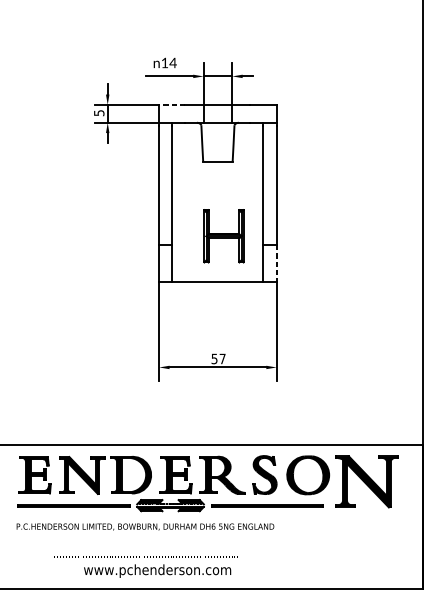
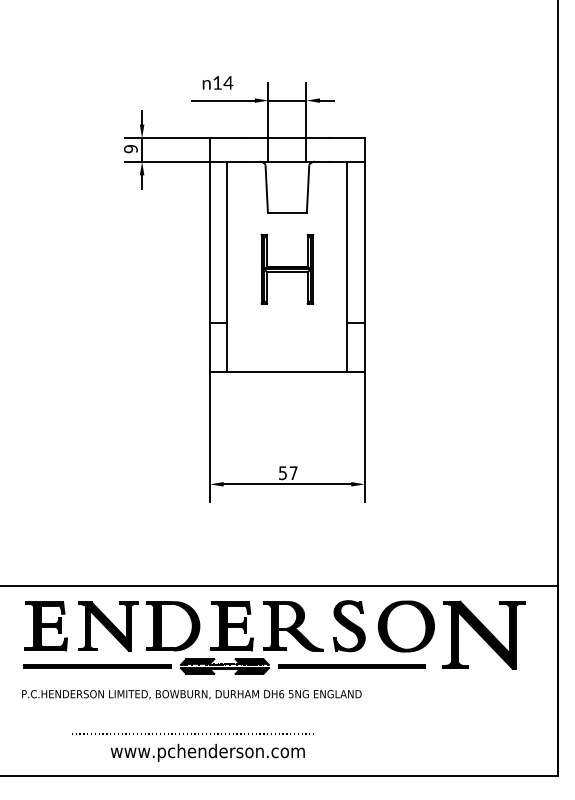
line: (171, 105) -> (226, 138), dashed -> solid
text: (98, 113) -> (130, 149), 5 -> 9
part: (224, 235) -> (287, 268), moved
line: (276, 263) -> (364, 347), dashed -> solid

